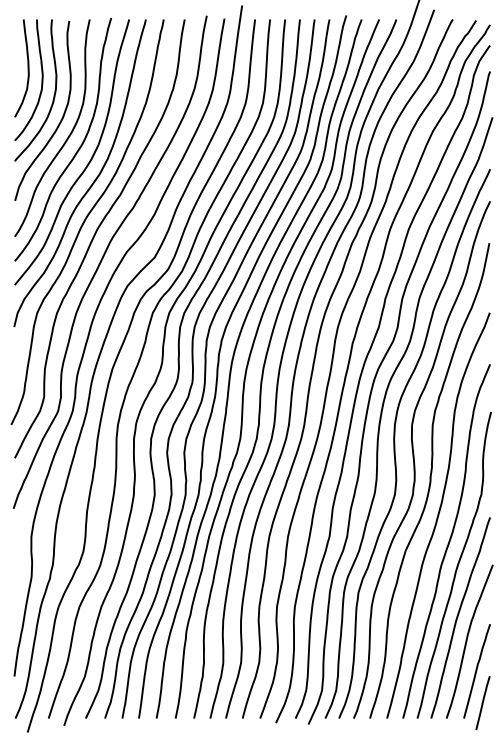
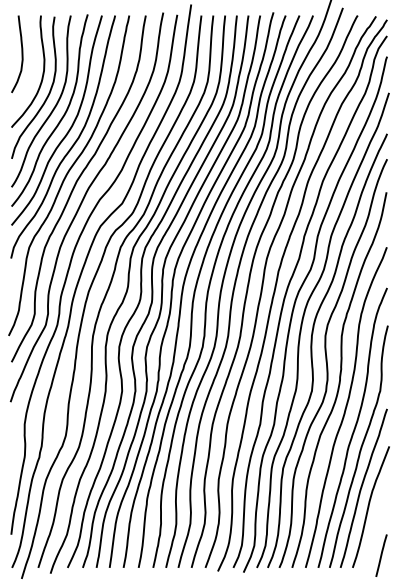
curve: (41, 80) -> (32, 63), removed
curve: (476, 671) -> (376, 530), removed

